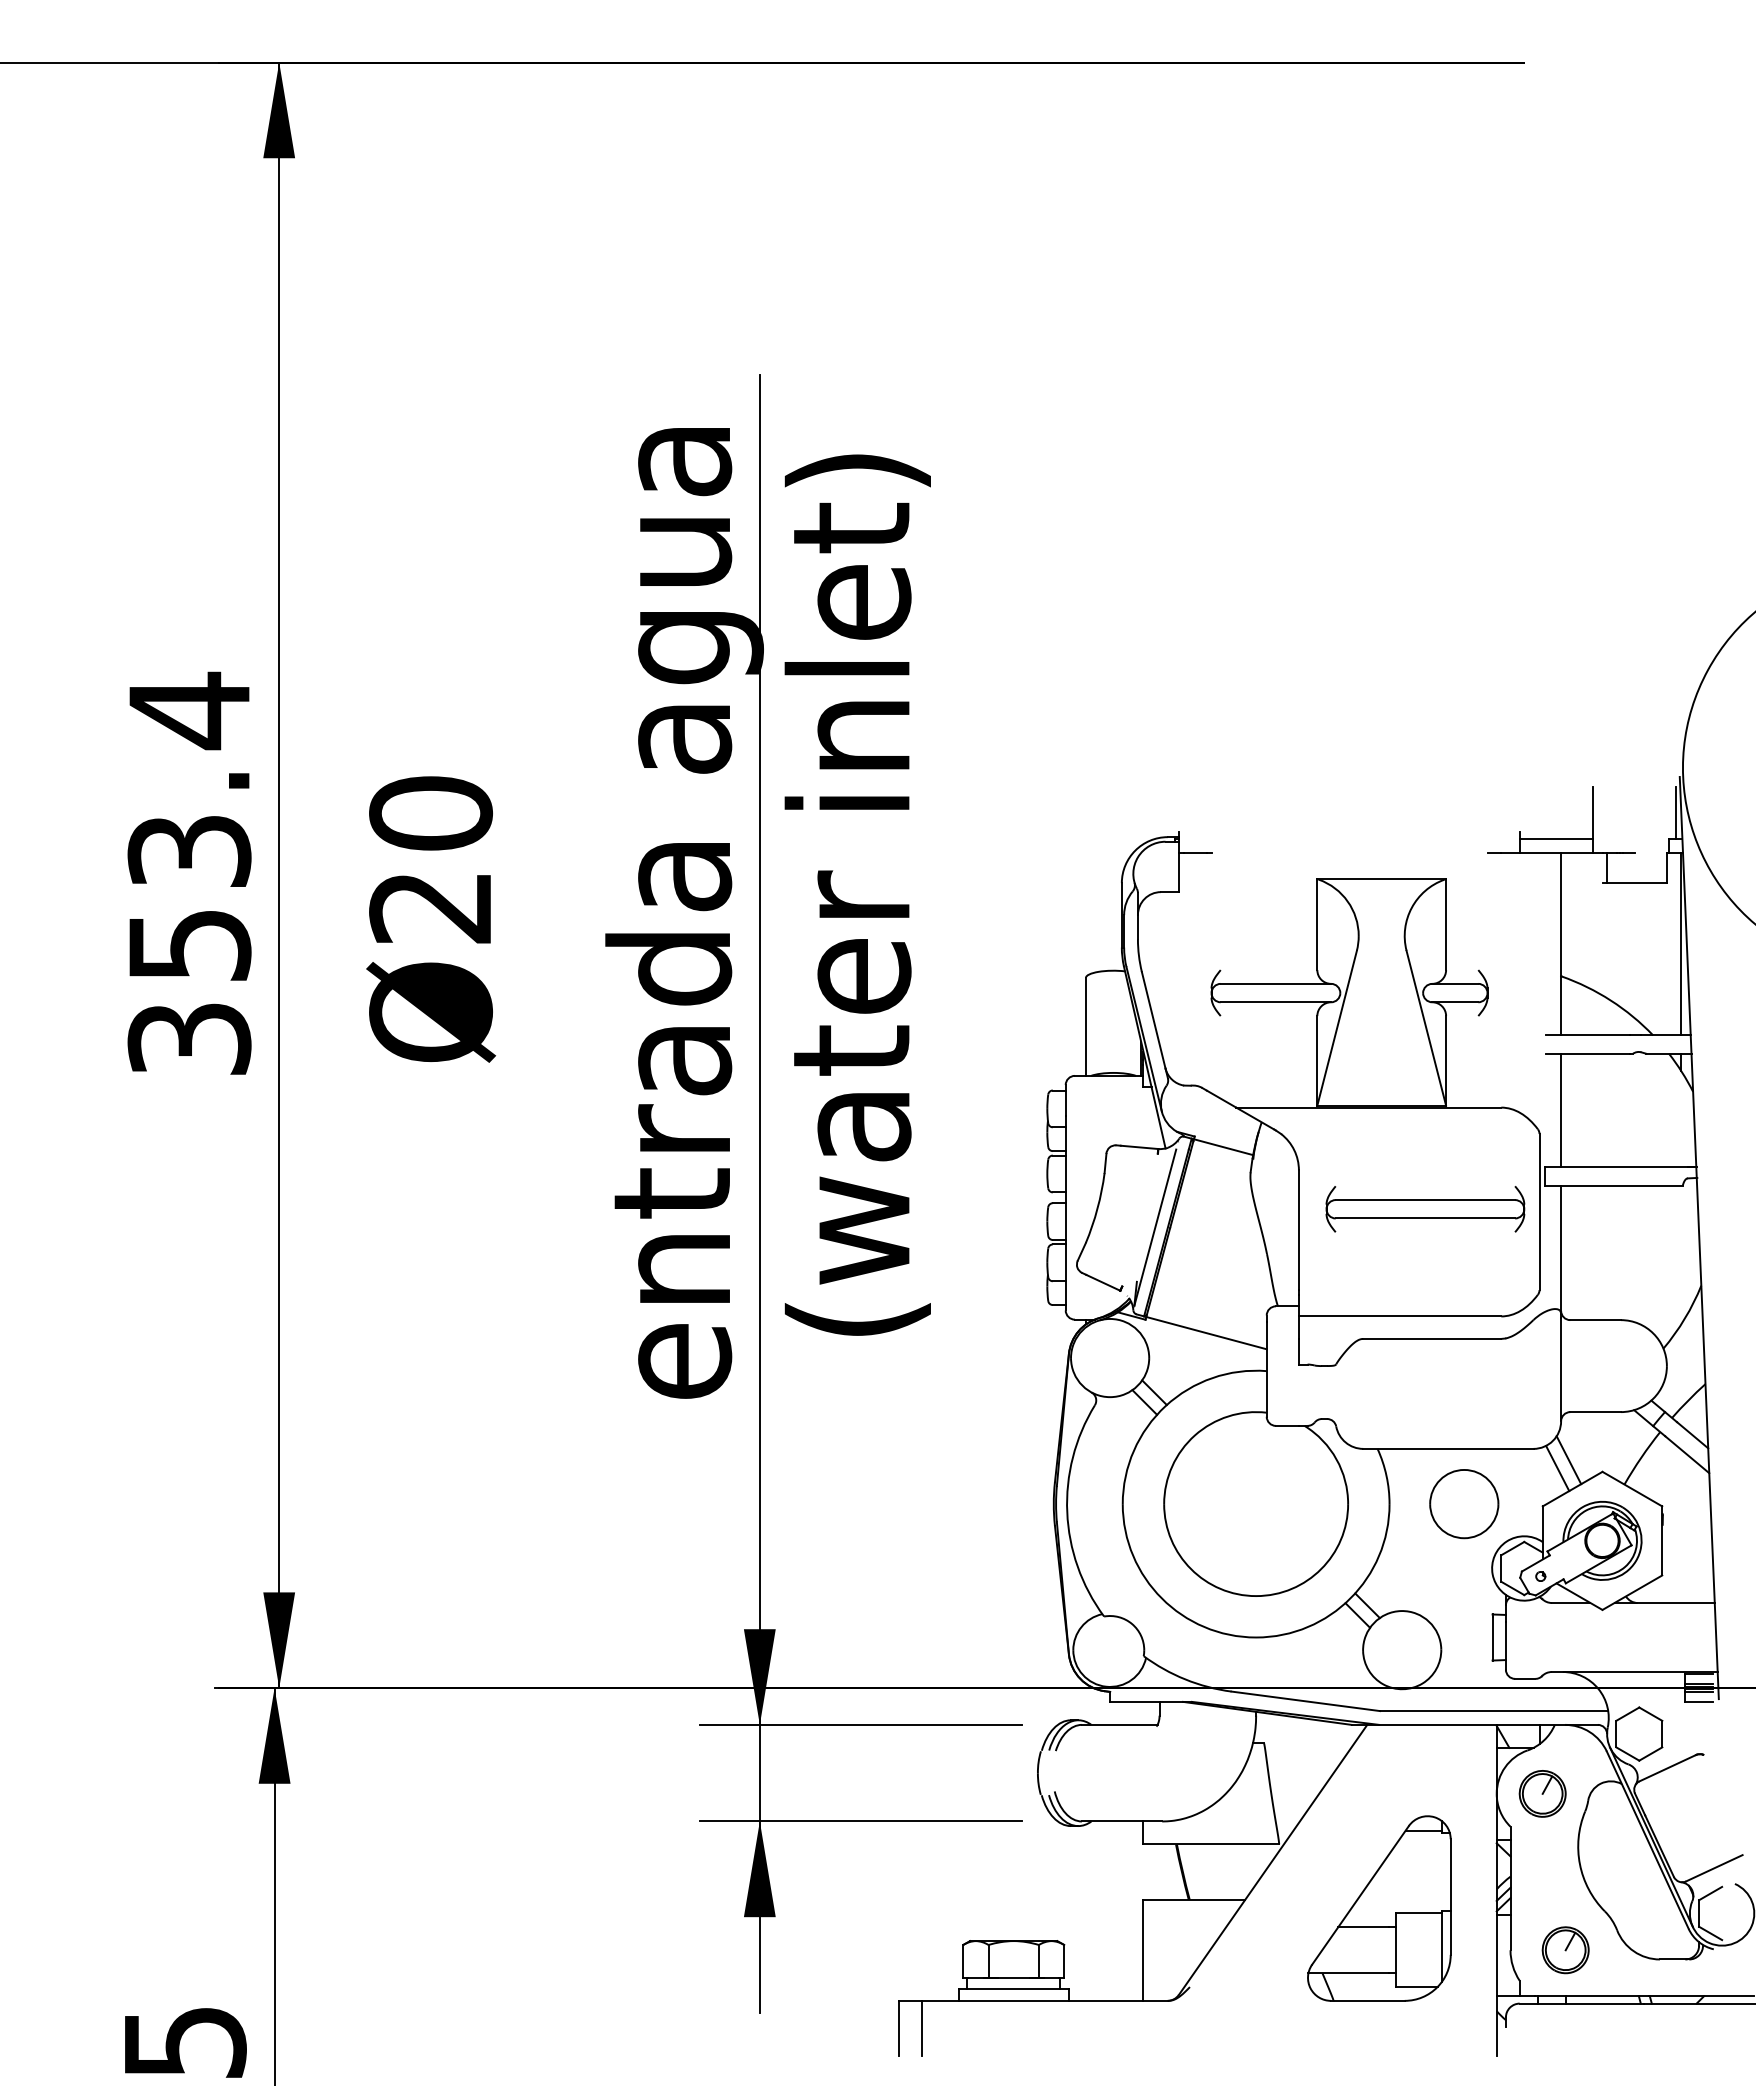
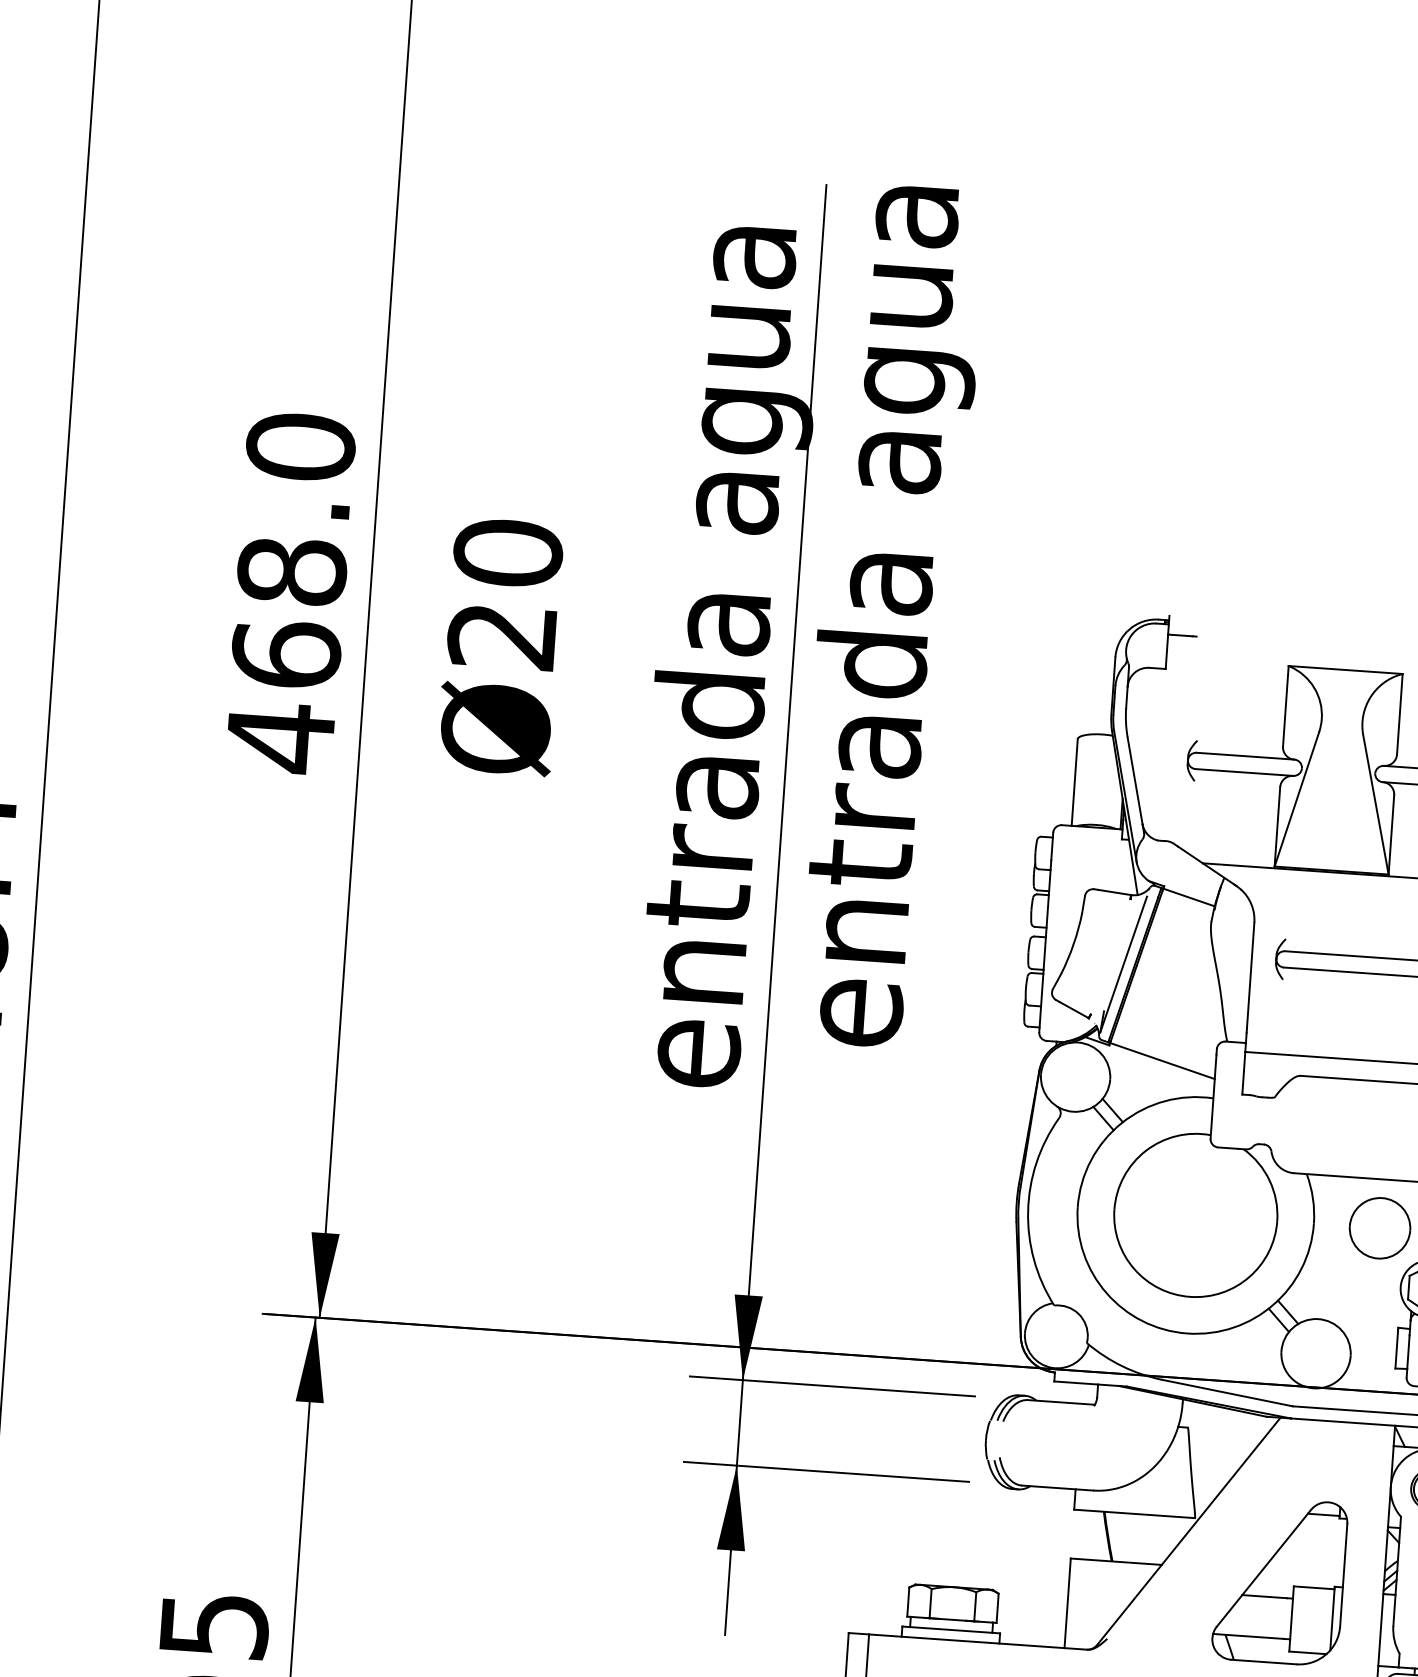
text: (863, 854) -> (888, 616), (water inlet) -> entrada agua
text: (189, 874) -> (290, 592), 353.4 -> 468.0

